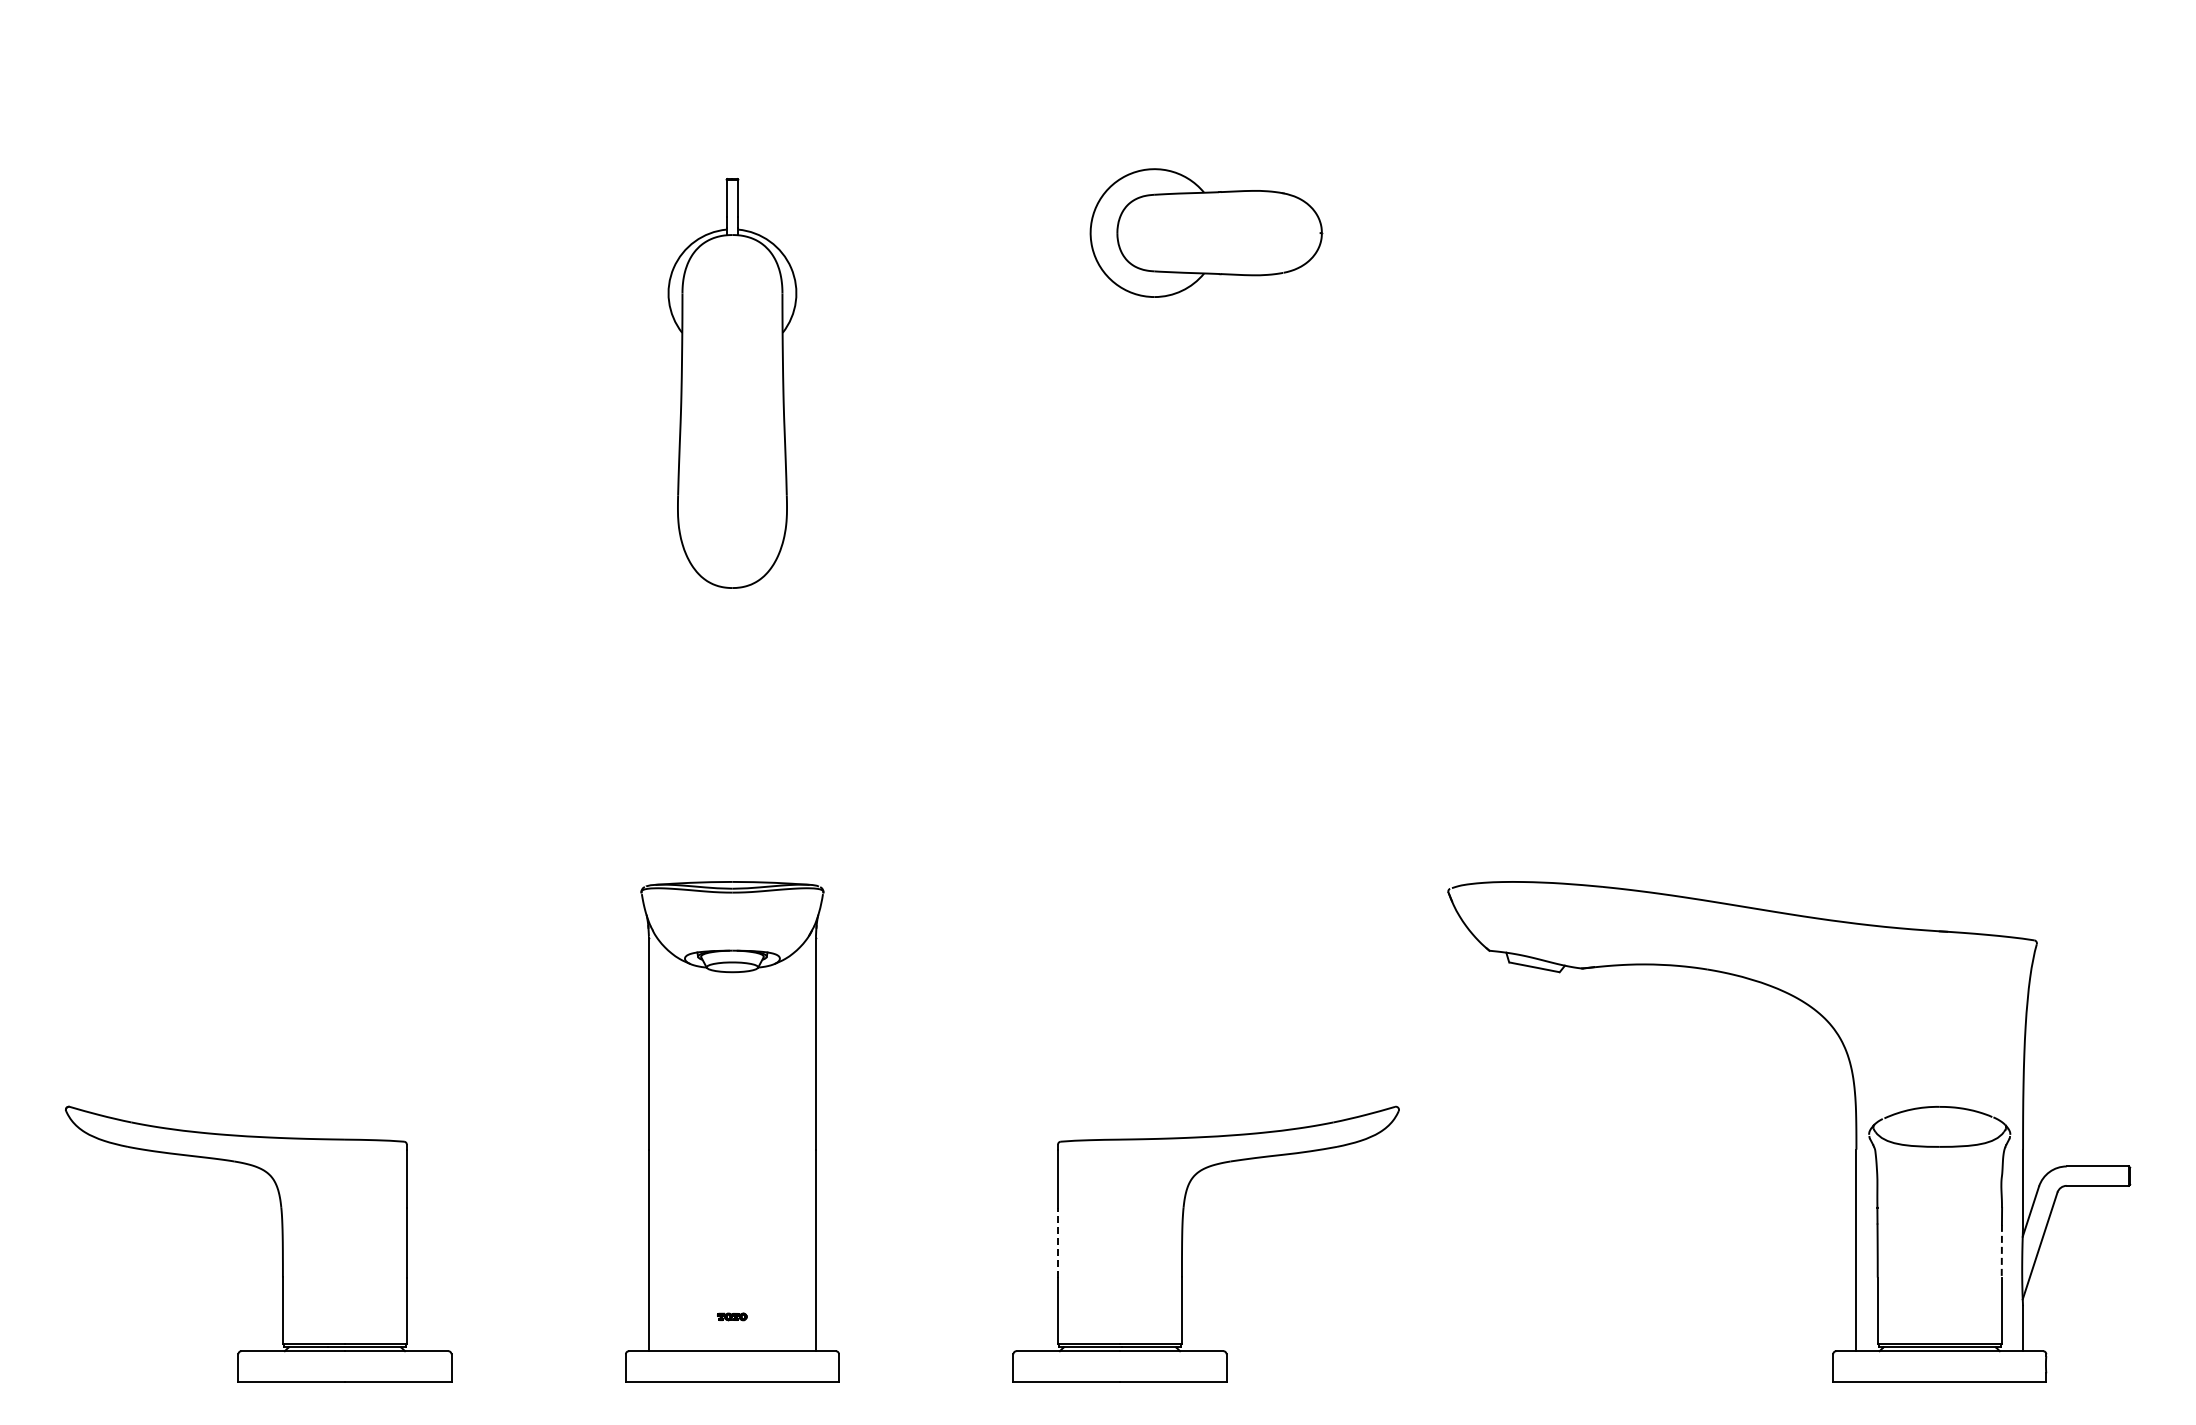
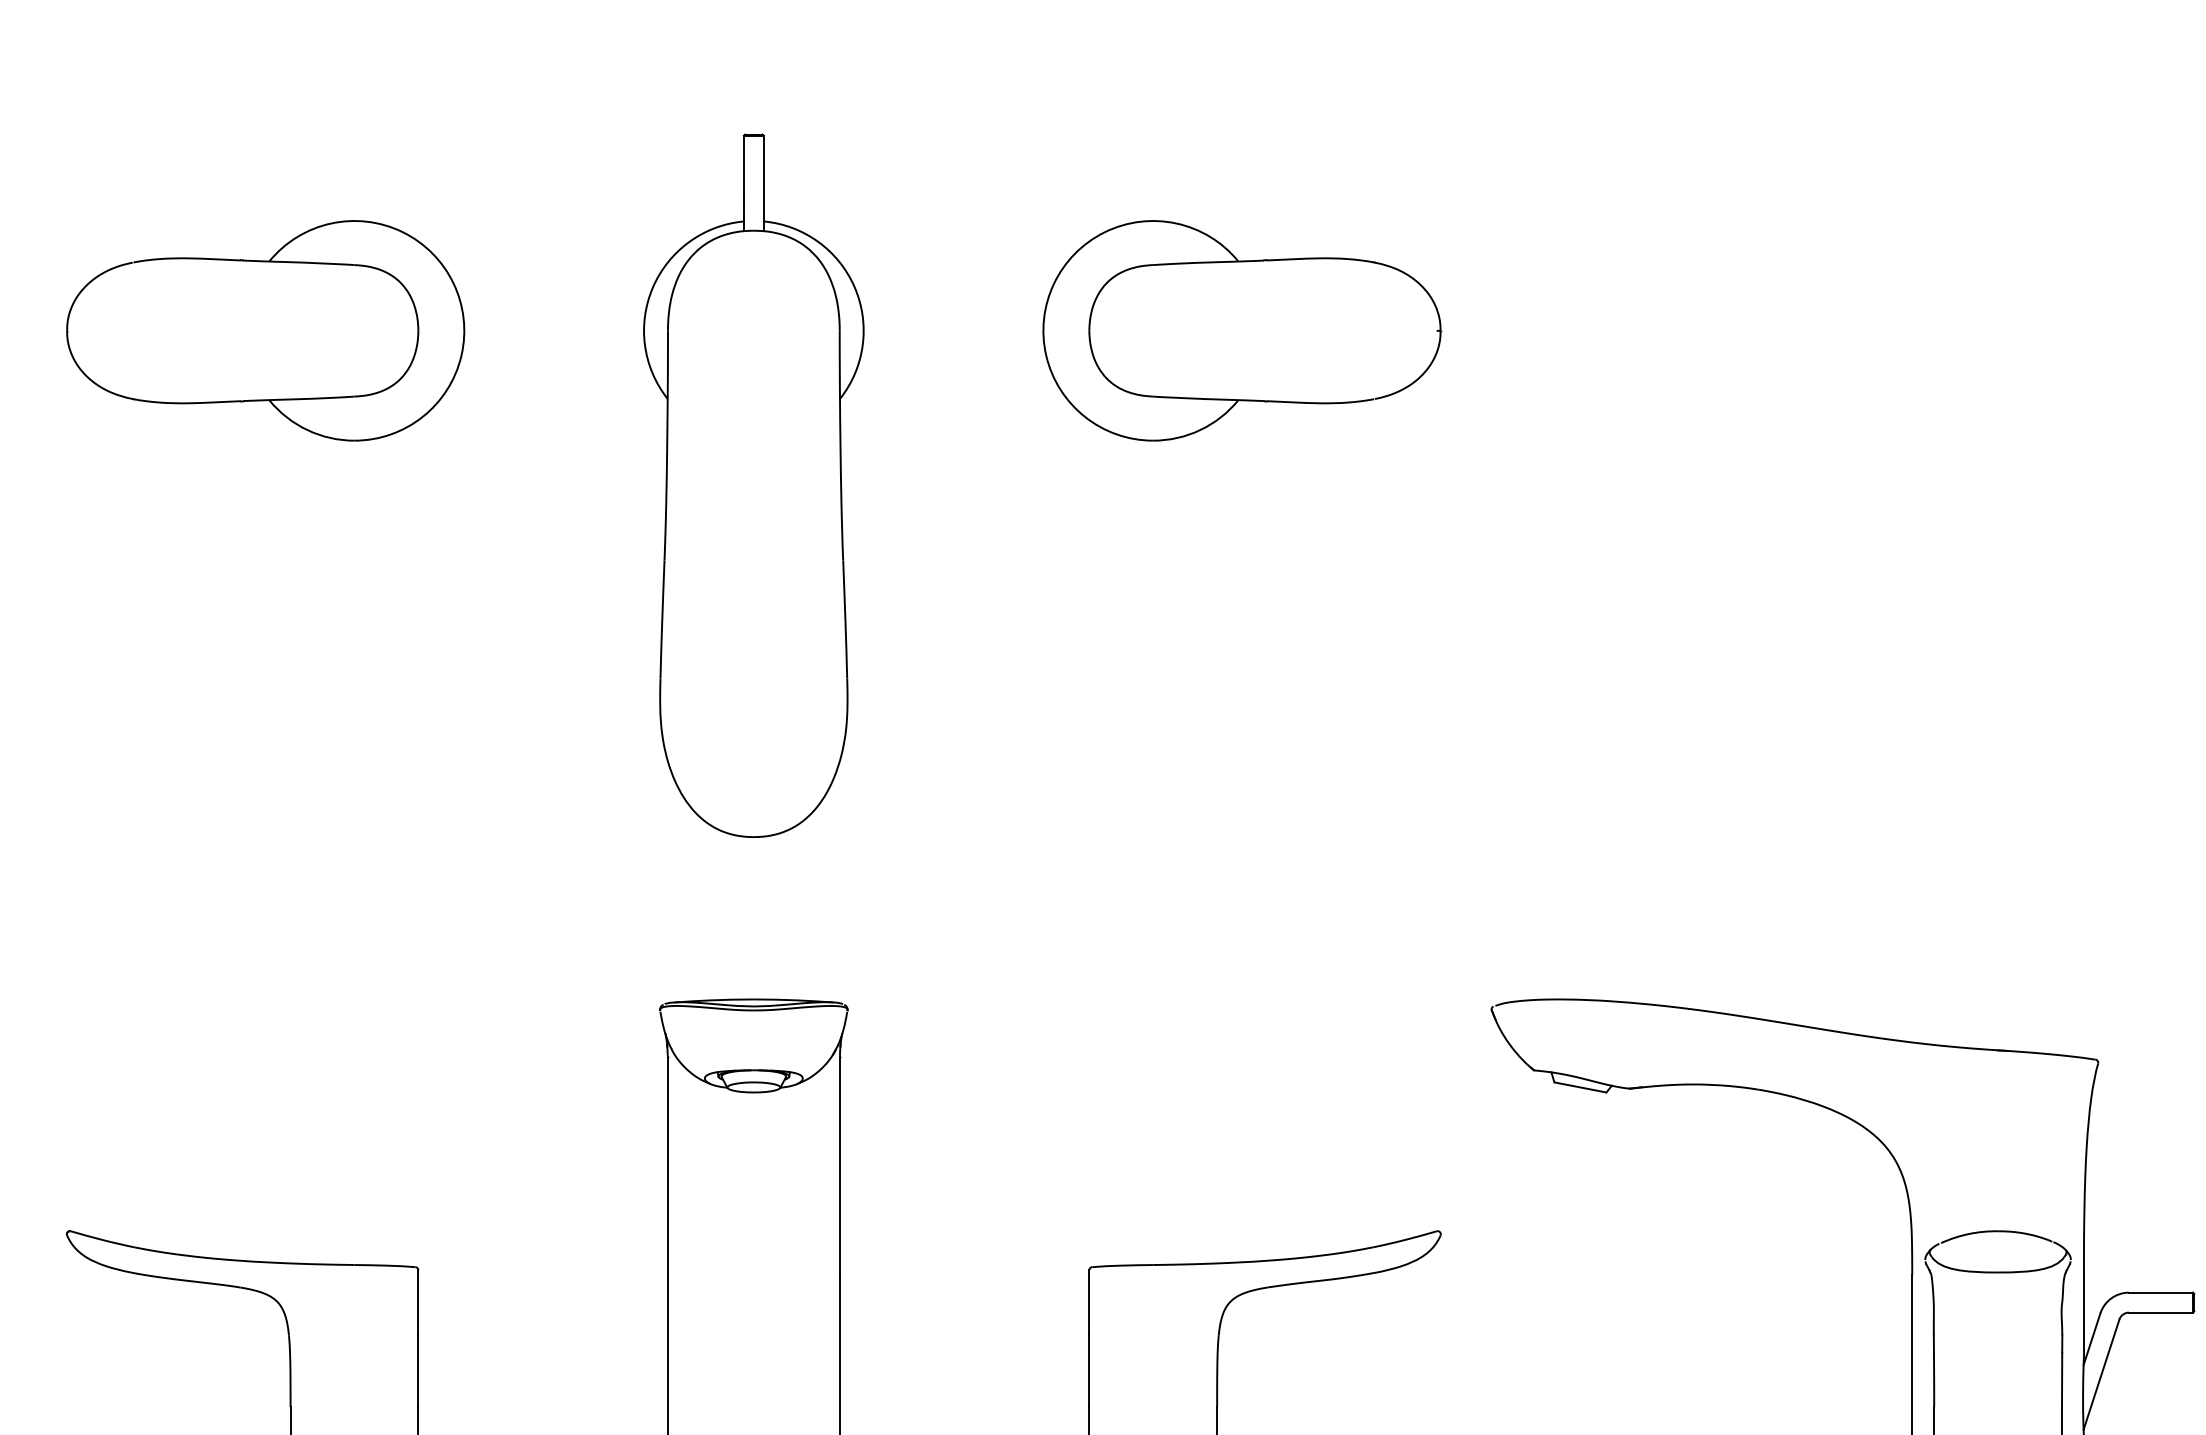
part: (258, 232) -> (265, 330), added
part: (1206, 232) -> (1242, 330), size x1.67
part: (732, 383) -> (753, 485), size x1.67
line: (1057, 1242) -> (1088, 1371), dashed -> solid
line: (2001, 1251) -> (2061, 1380), dashed -> solid

